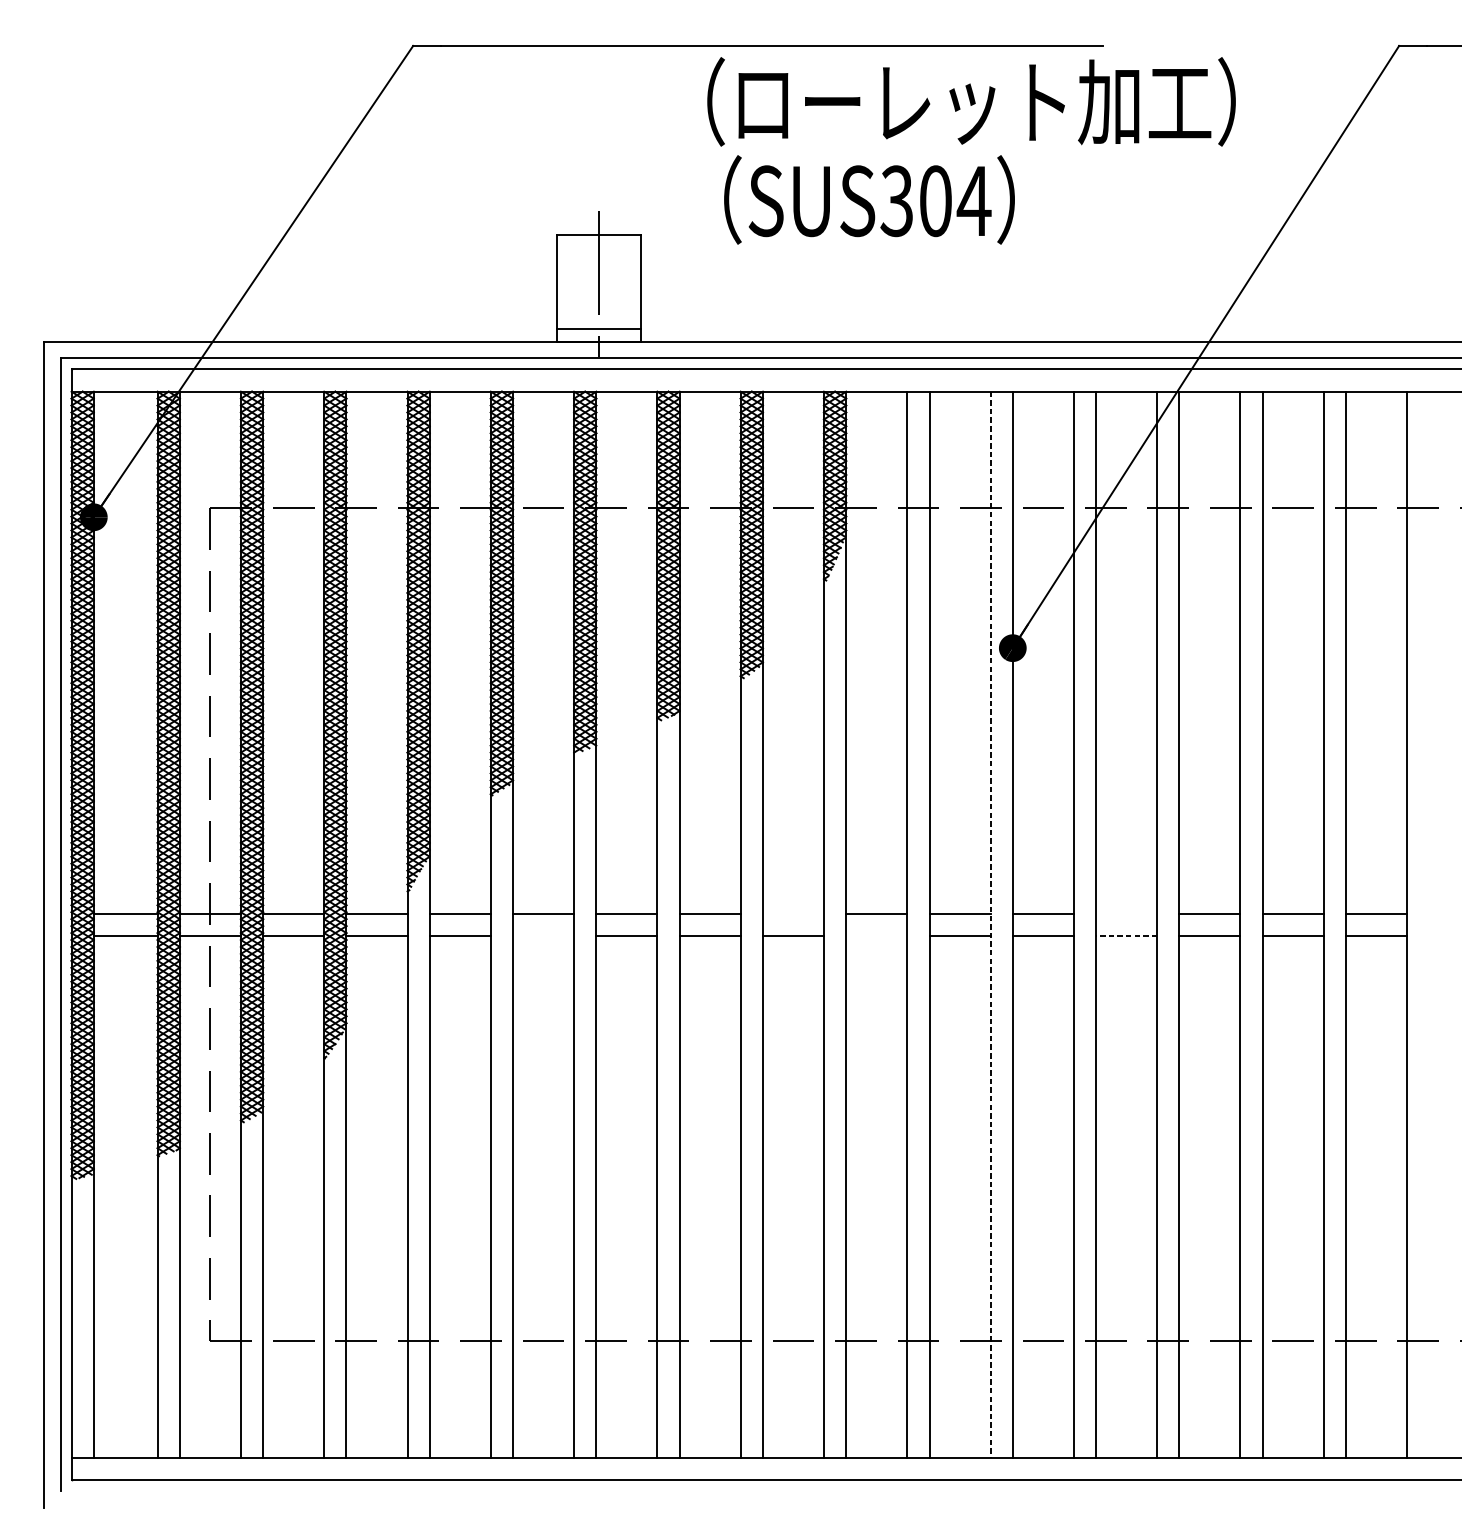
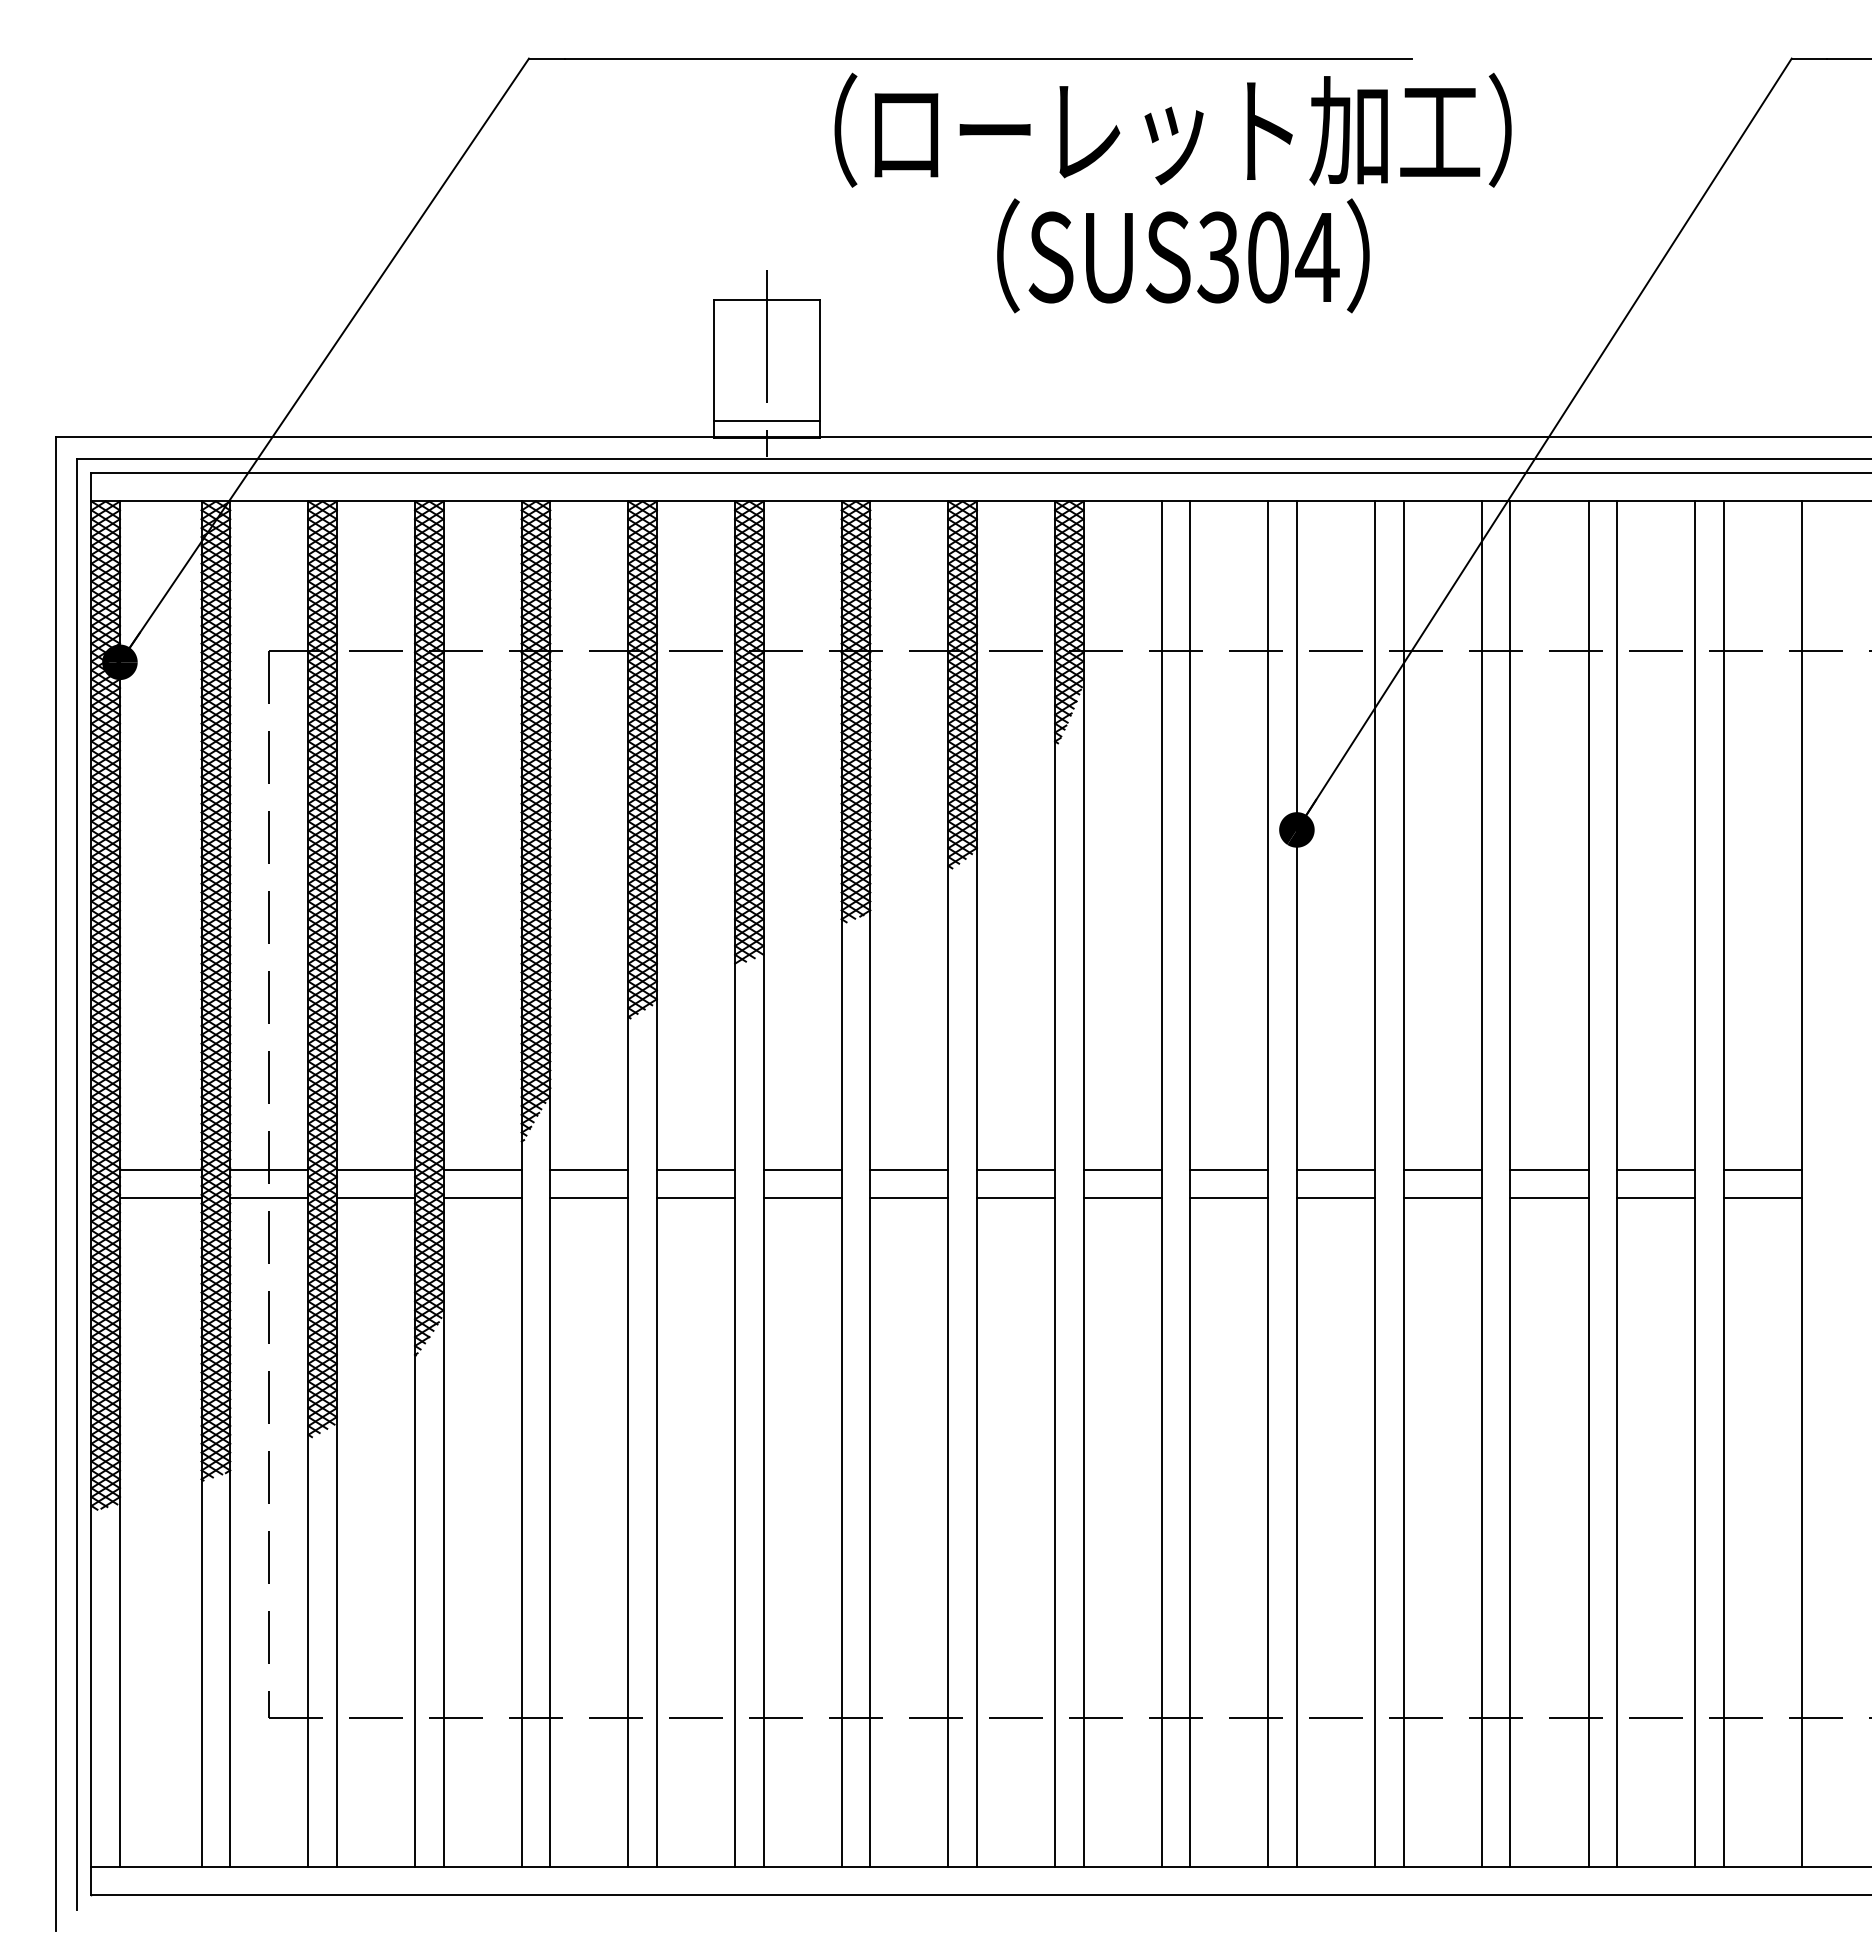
text: (971, 101) -> (1172, 129), moved
text: (869, 199) -> (1183, 255), moved
line: (793, 913) -> (1015, 1169), added
line: (1126, 913) -> (1442, 1169), added
line: (990, 925) -> (1268, 1184), dashed -> solid
line: (543, 935) -> (695, 1198), added
line: (876, 935) -> (1122, 1198), added
line: (1126, 935) -> (1442, 1198), dashed -> solid

